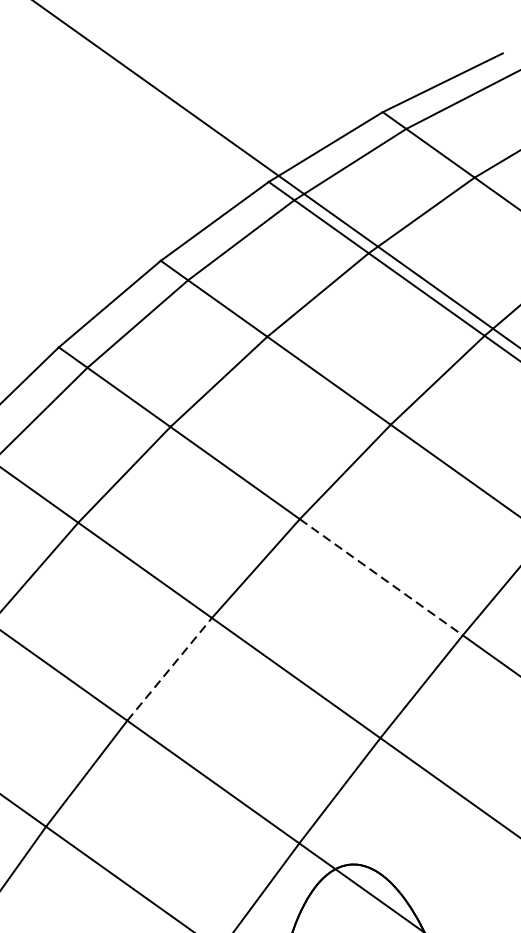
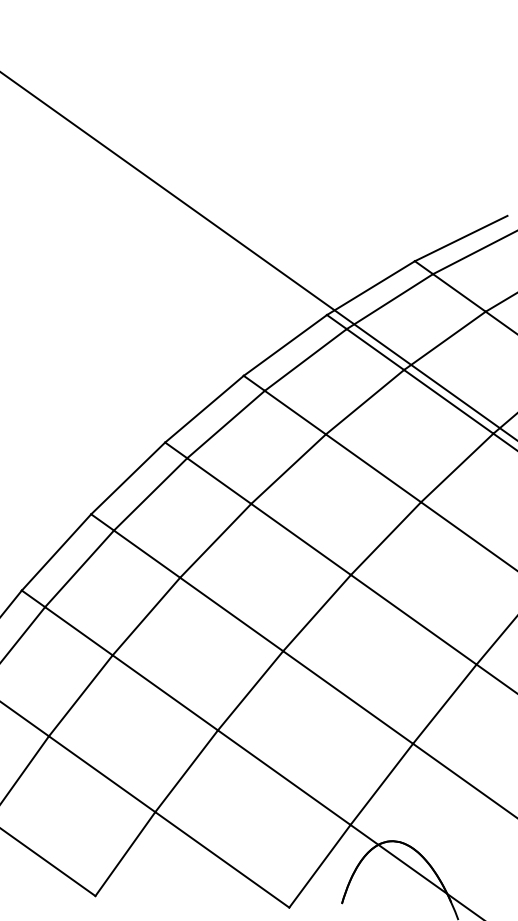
line: (382, 578) -> (414, 620), dashed -> solid
line: (169, 668) -> (250, 690), dashed -> solid

